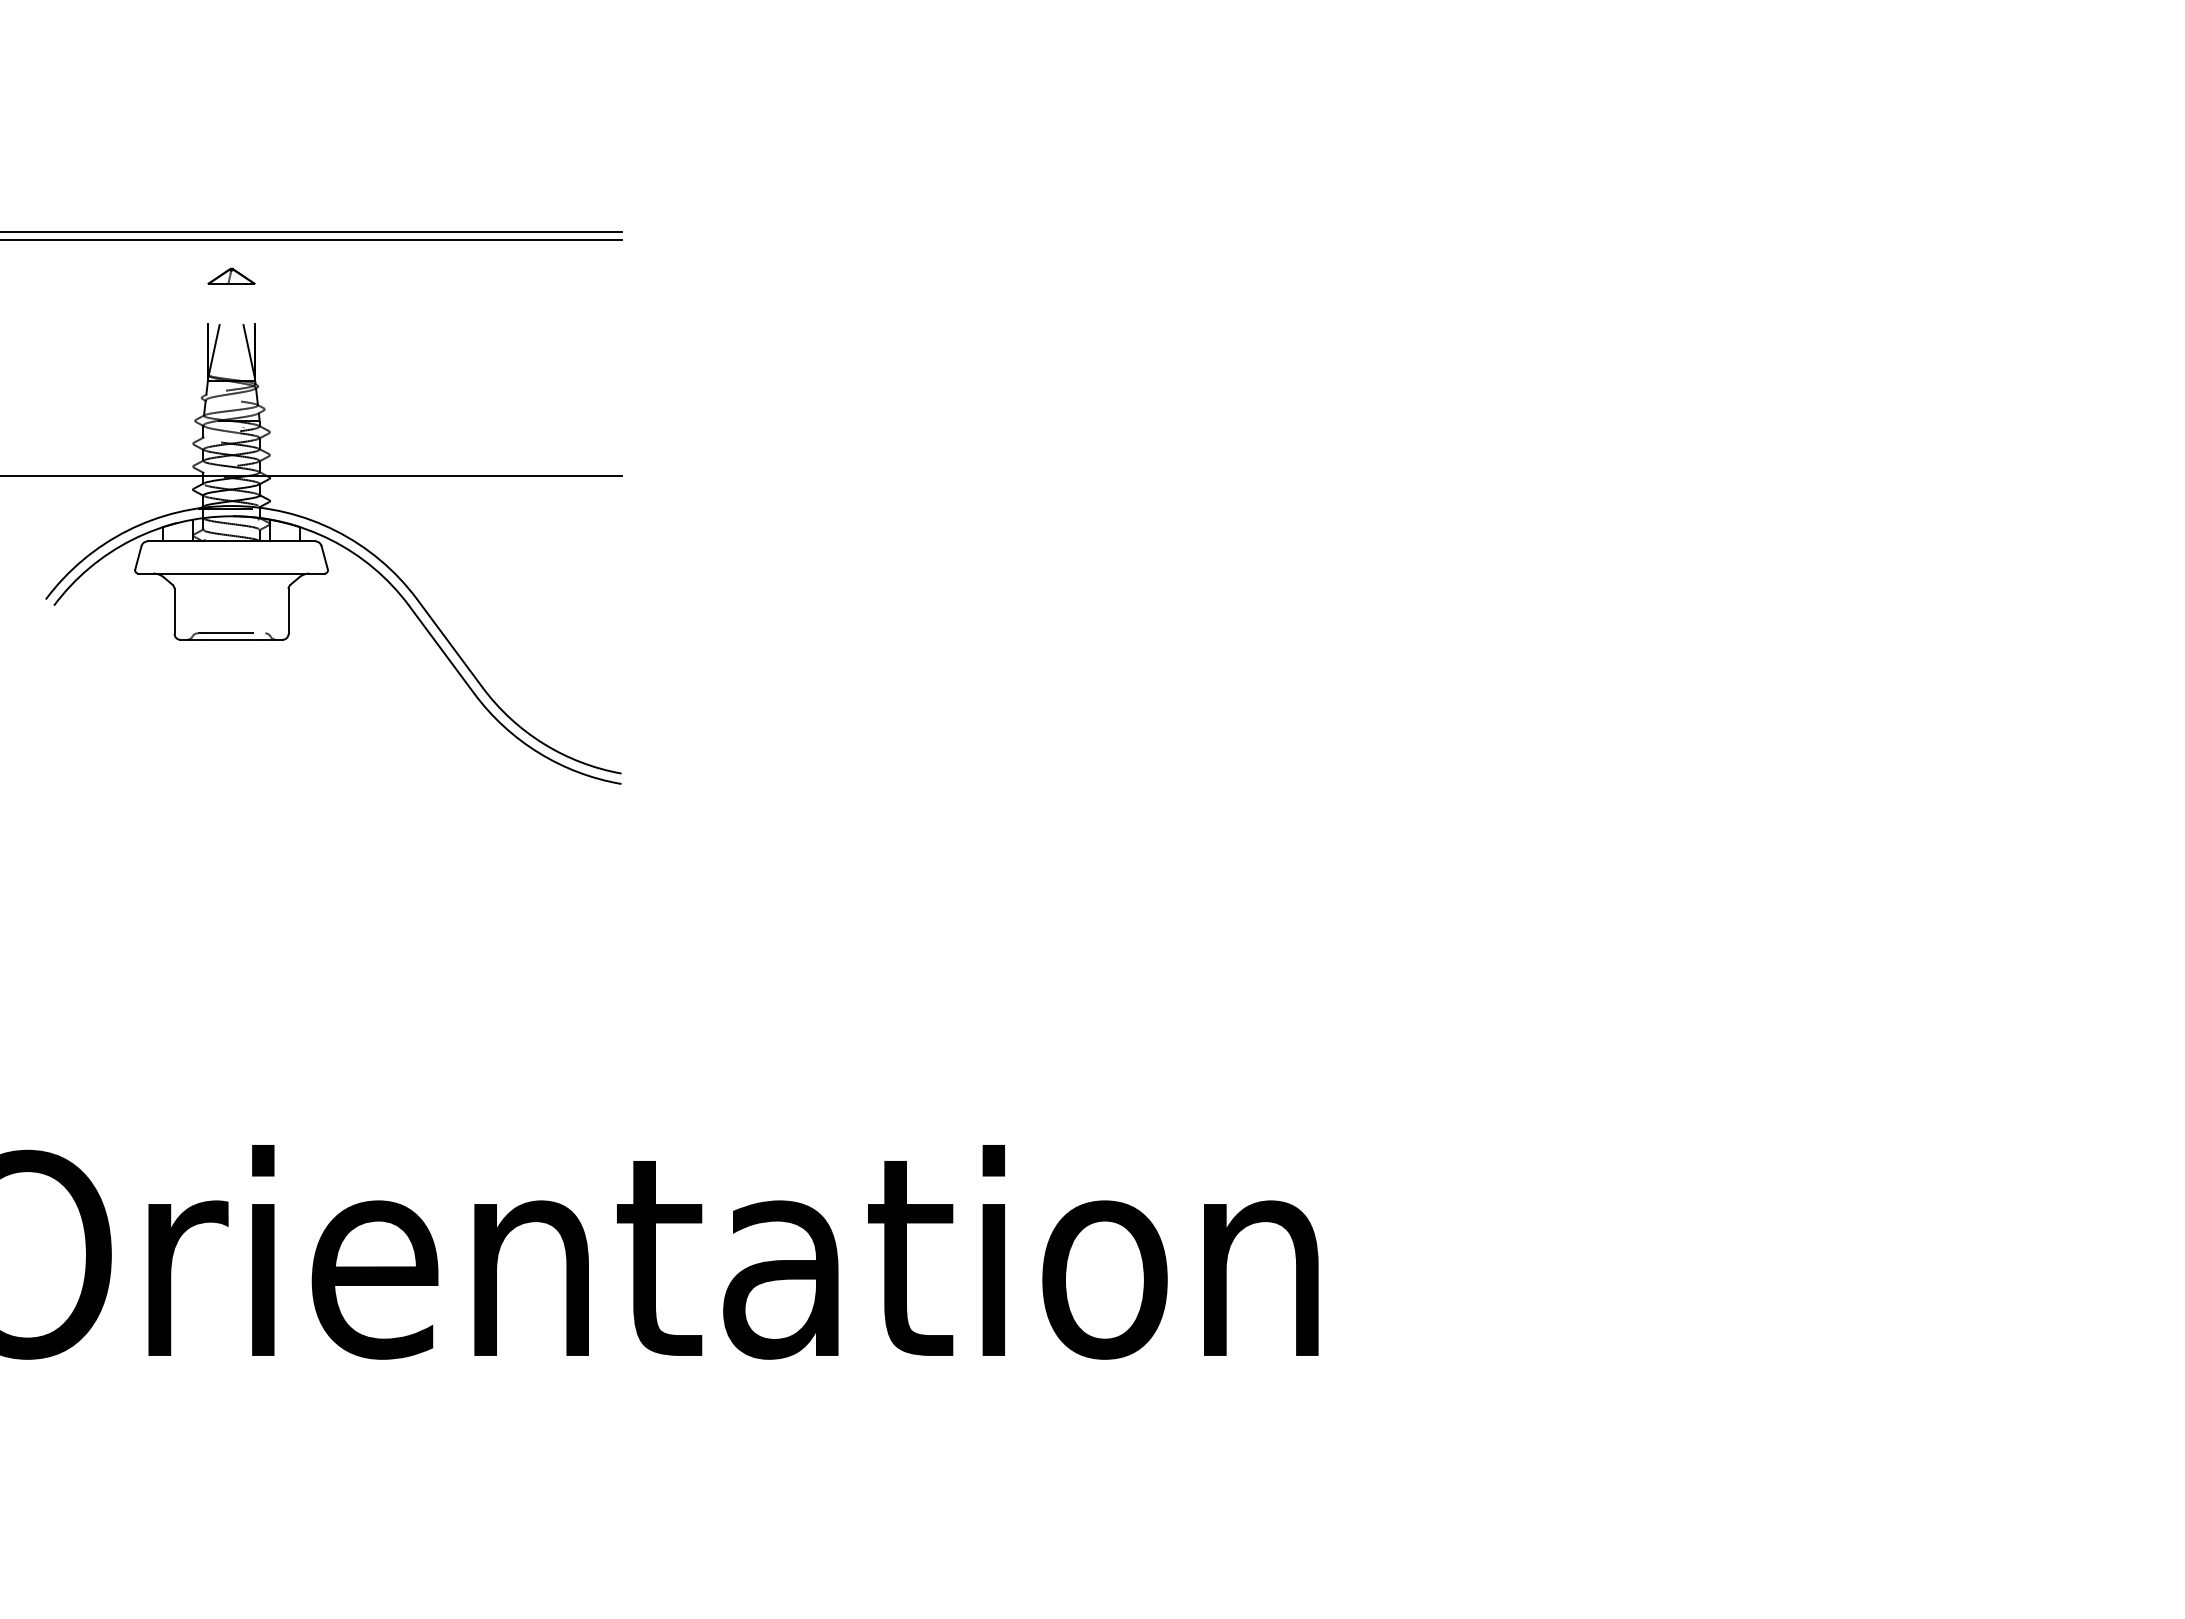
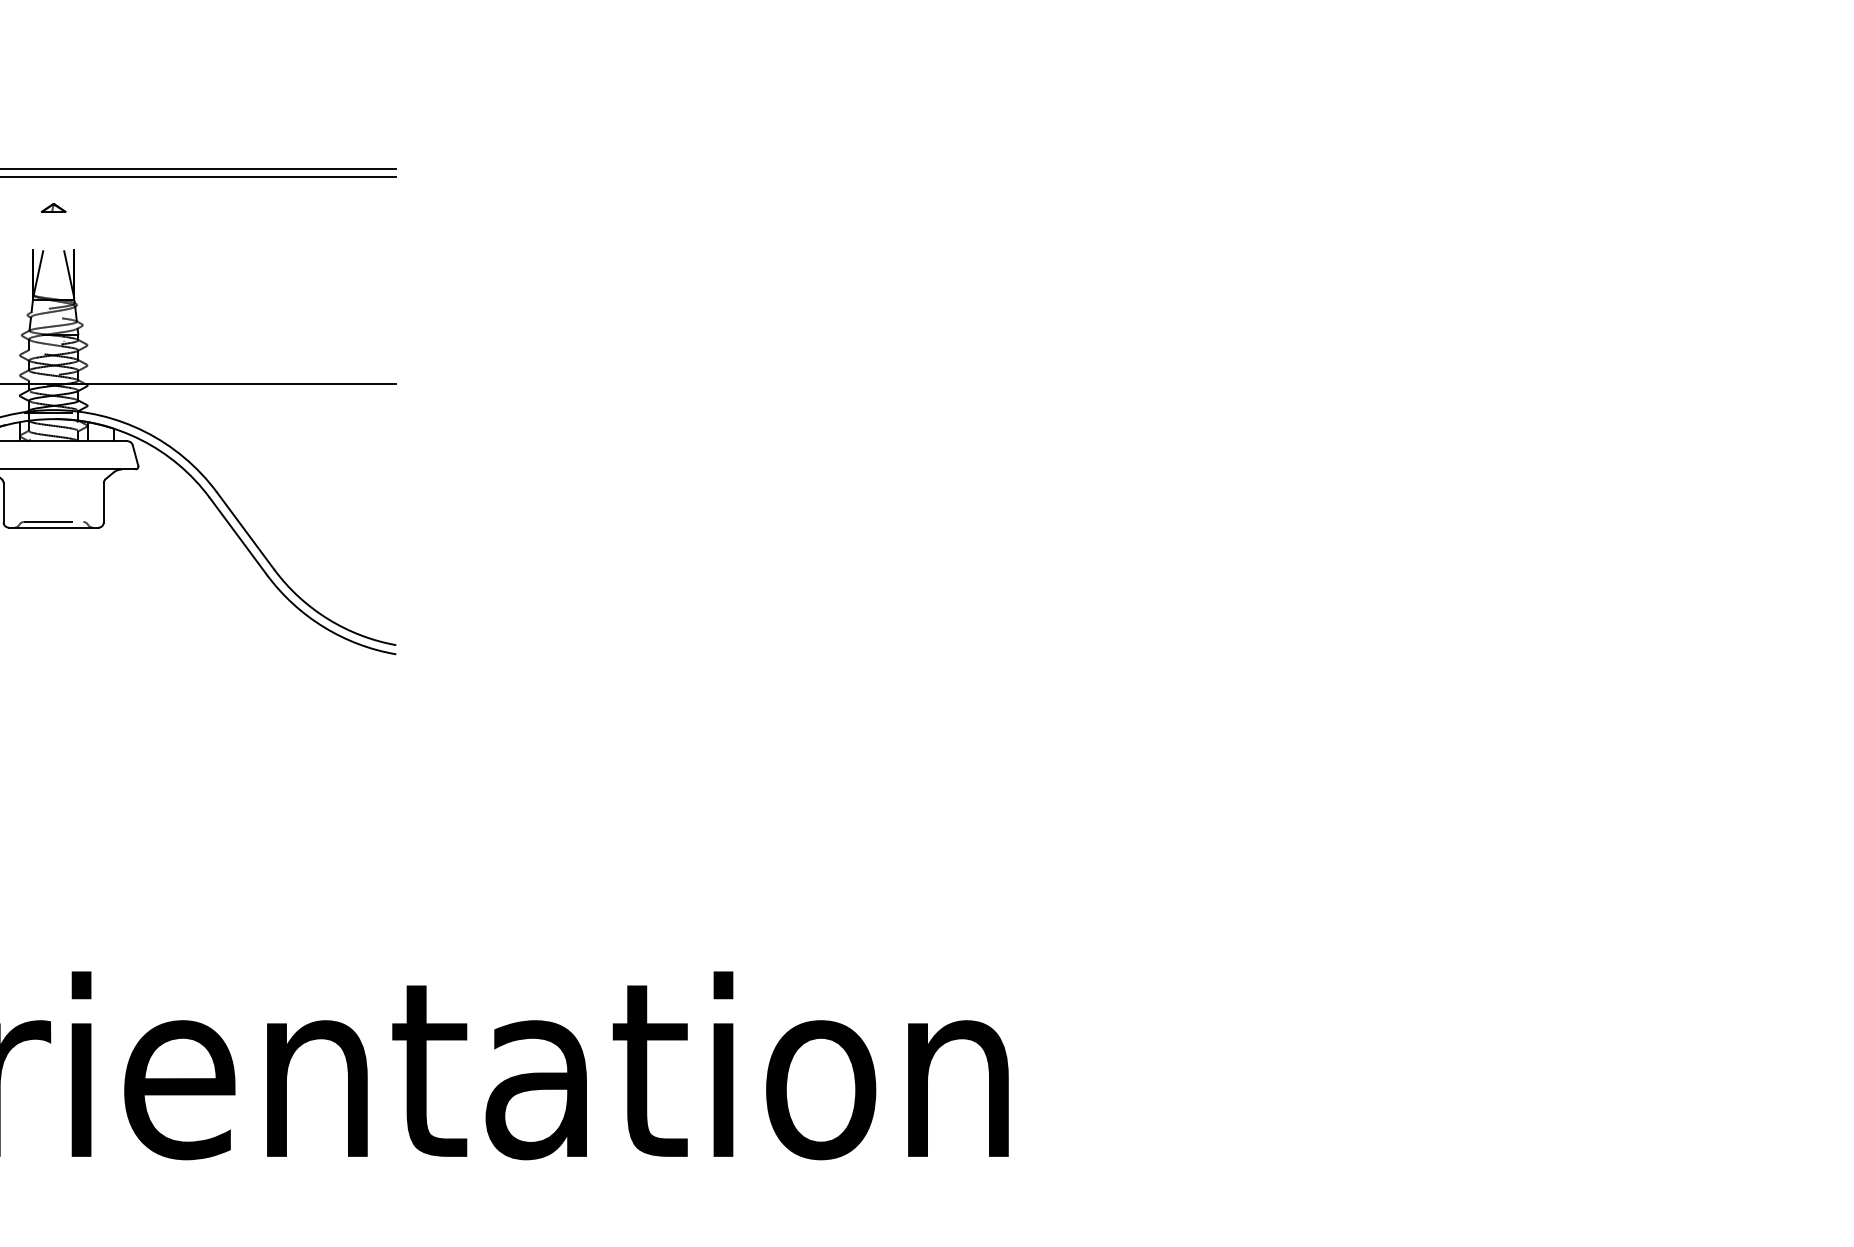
part: (231, 275) -> (53, 207), size x0.6

